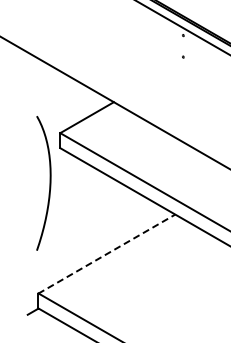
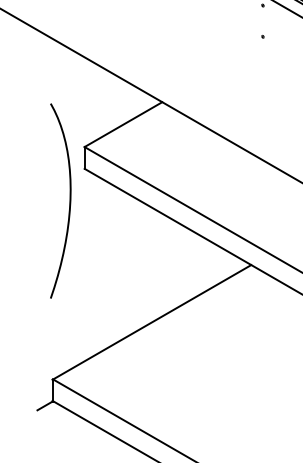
curve: (49, 183) -> (68, 201), moved
line: (107, 253) -> (153, 321), dashed -> solid

